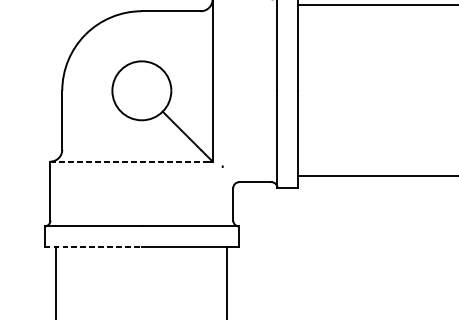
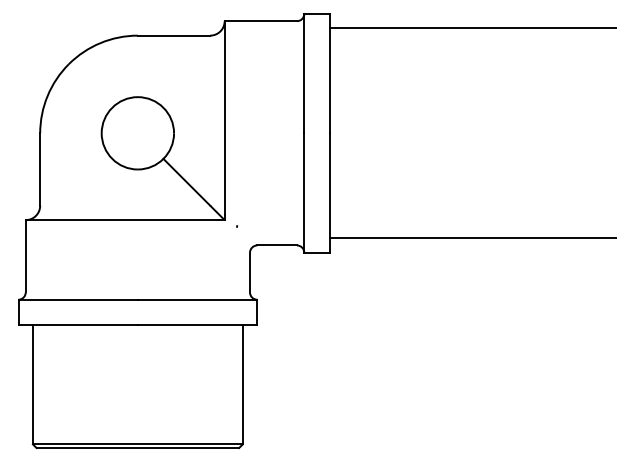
line: (129, 161) -> (122, 220), dashed -> solid
line: (93, 247) -> (78, 325), dashed -> solid

